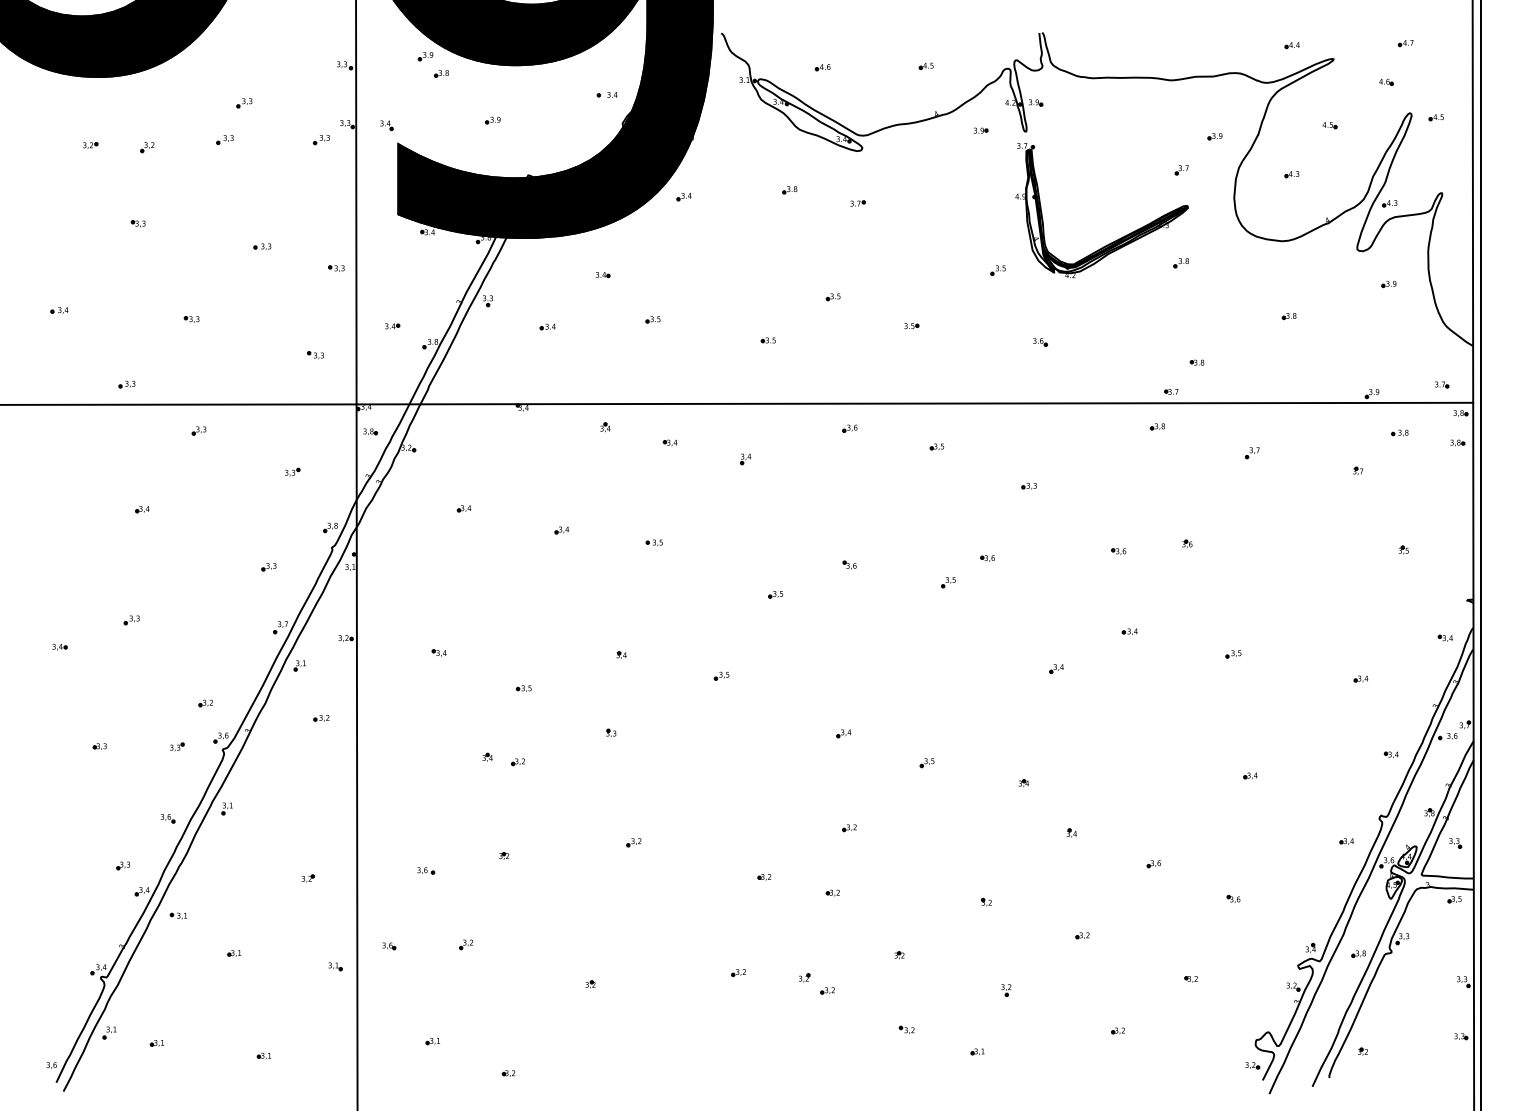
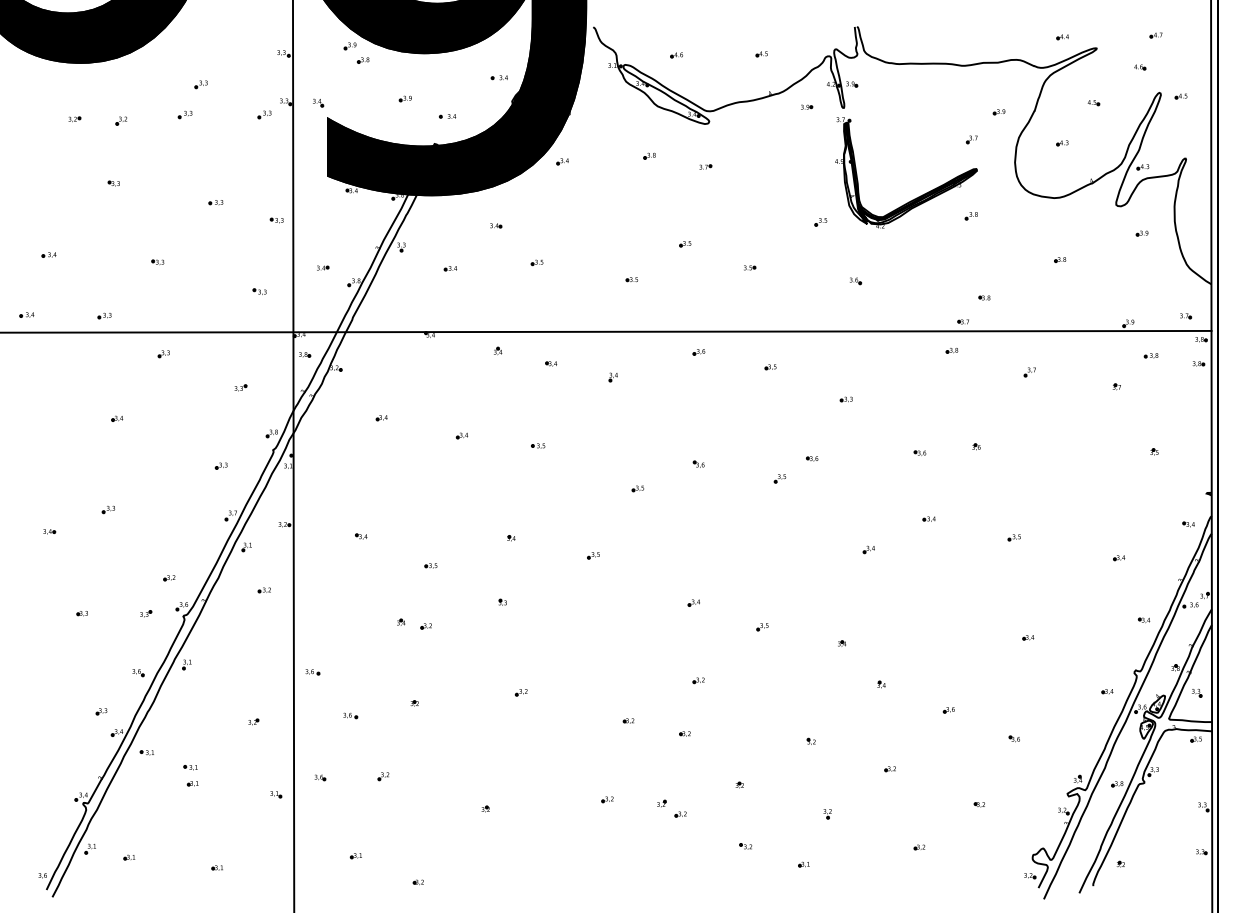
part: (543, 141) -> (447, 116), added
part: (32, 383) -> (26, 315), added
part: (380, 817) -> (313, 671), added
part: (231, 933) -> (190, 767), added

